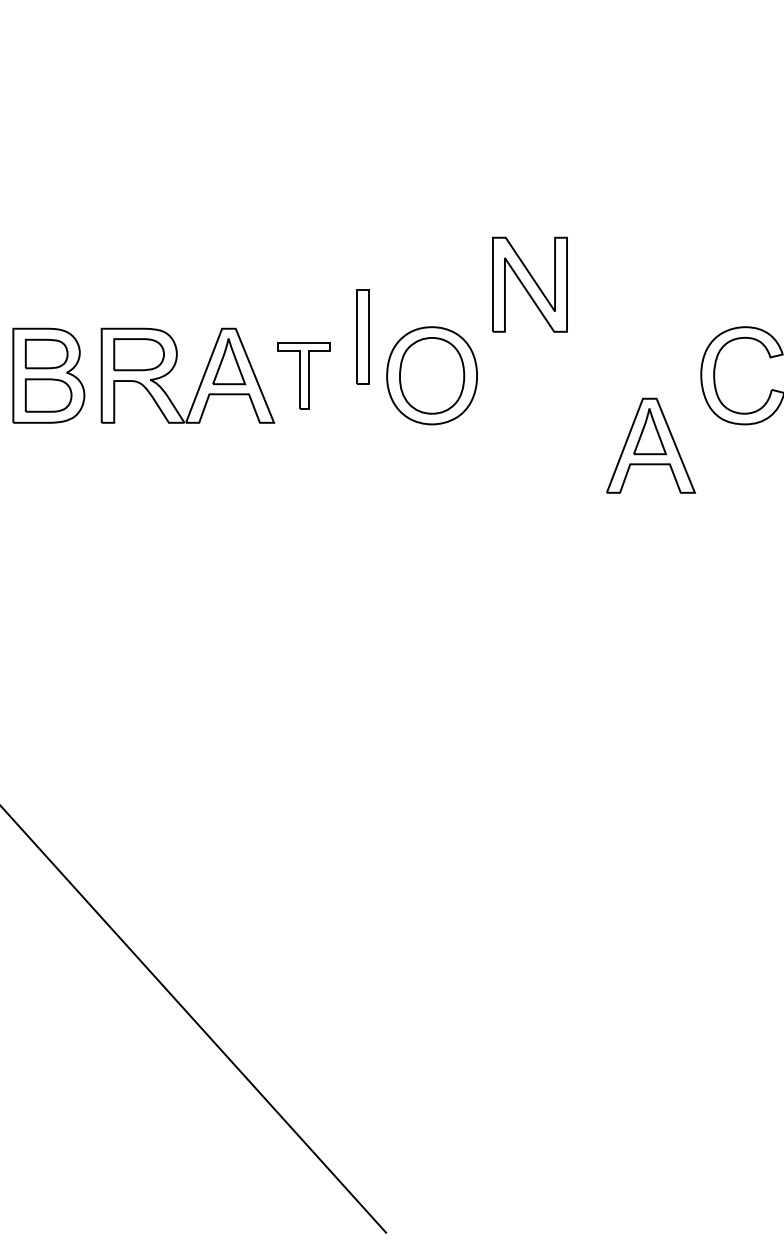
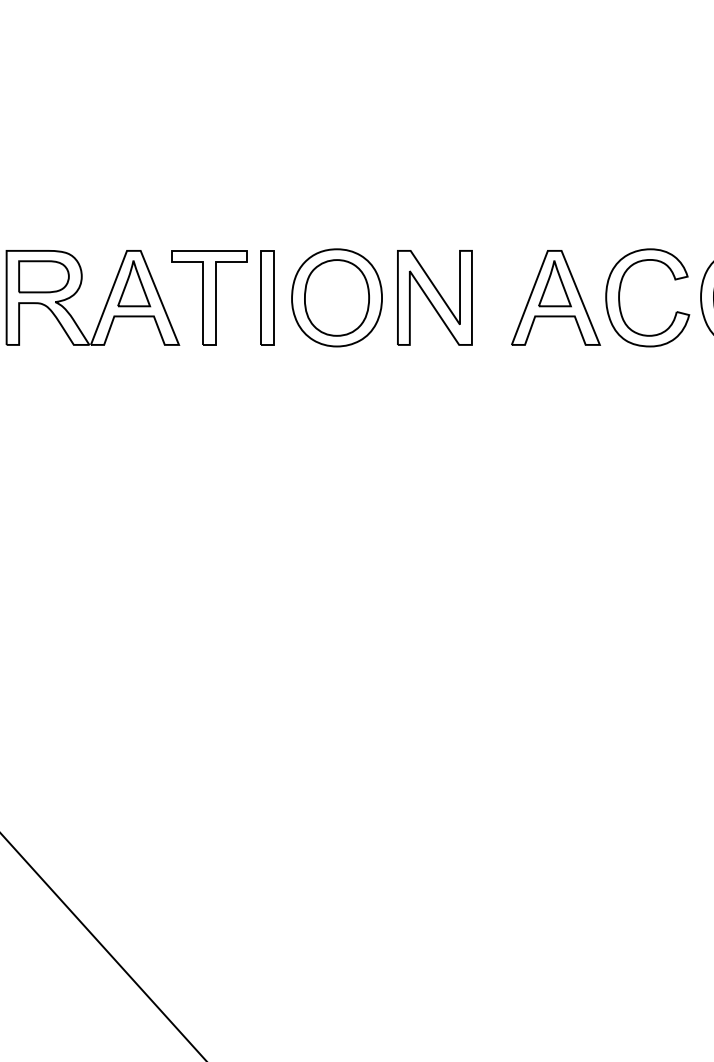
part: (529, 284) -> (434, 297), moved
part: (362, 336) -> (267, 297), moved
part: (304, 375) -> (209, 297), size x1.43
part: (651, 445) -> (556, 297), moved

